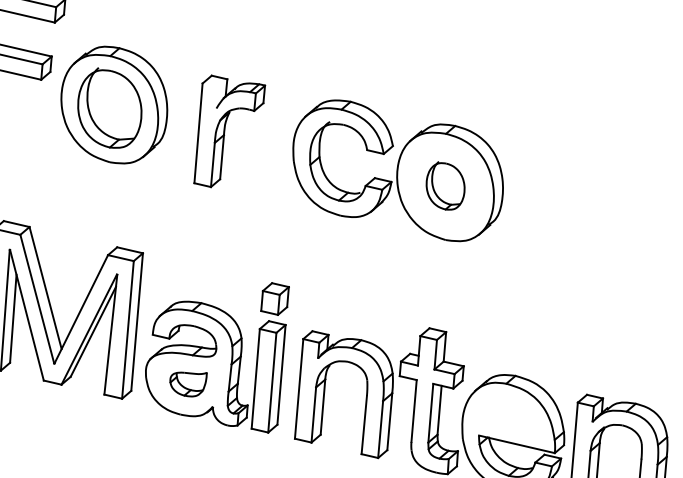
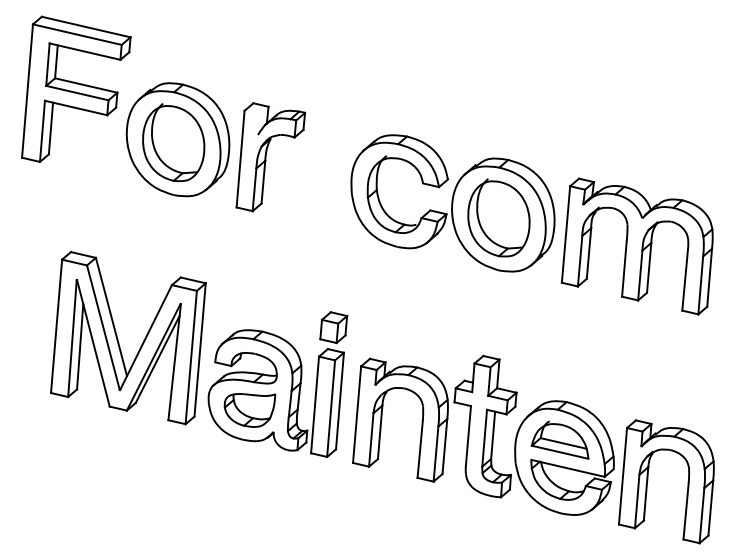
part: (229, 131) -> (270, 157), moved
part: (445, 185) -> (498, 217), size x1.67
part: (587, 215) -> (636, 246), added
part: (188, 384) -> (249, 410), size x1.43
part: (508, 414) -> (559, 439), added

